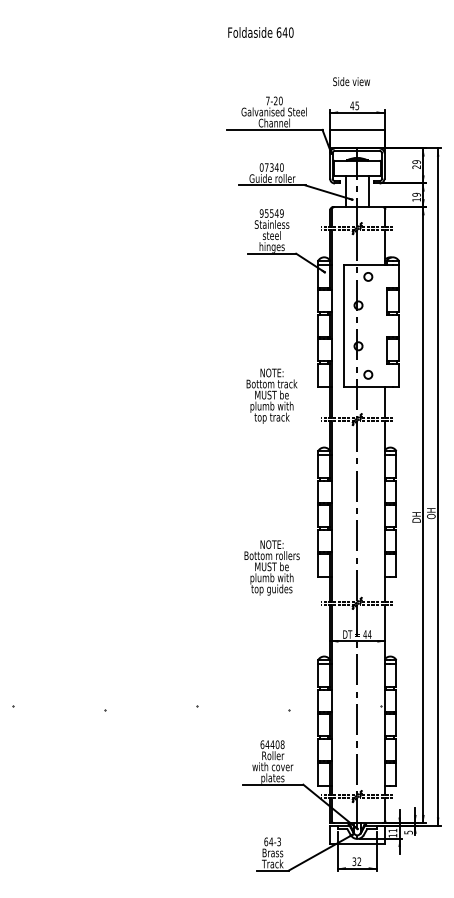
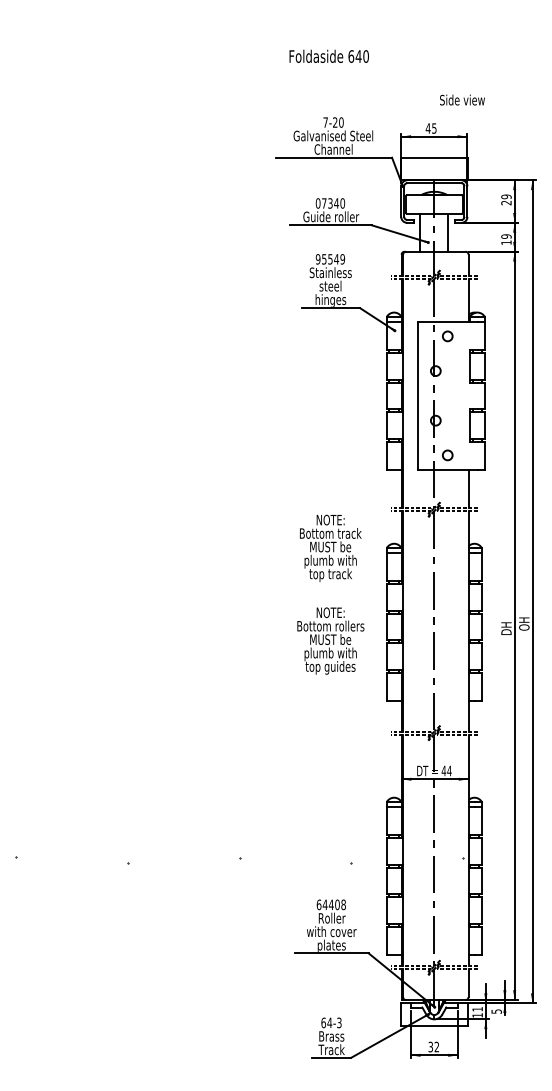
text: (260, 31) -> (328, 55), moved
text: (351, 81) -> (462, 99), moved
text: (271, 395) -> (330, 547), moved
text: (271, 567) -> (330, 640), moved

